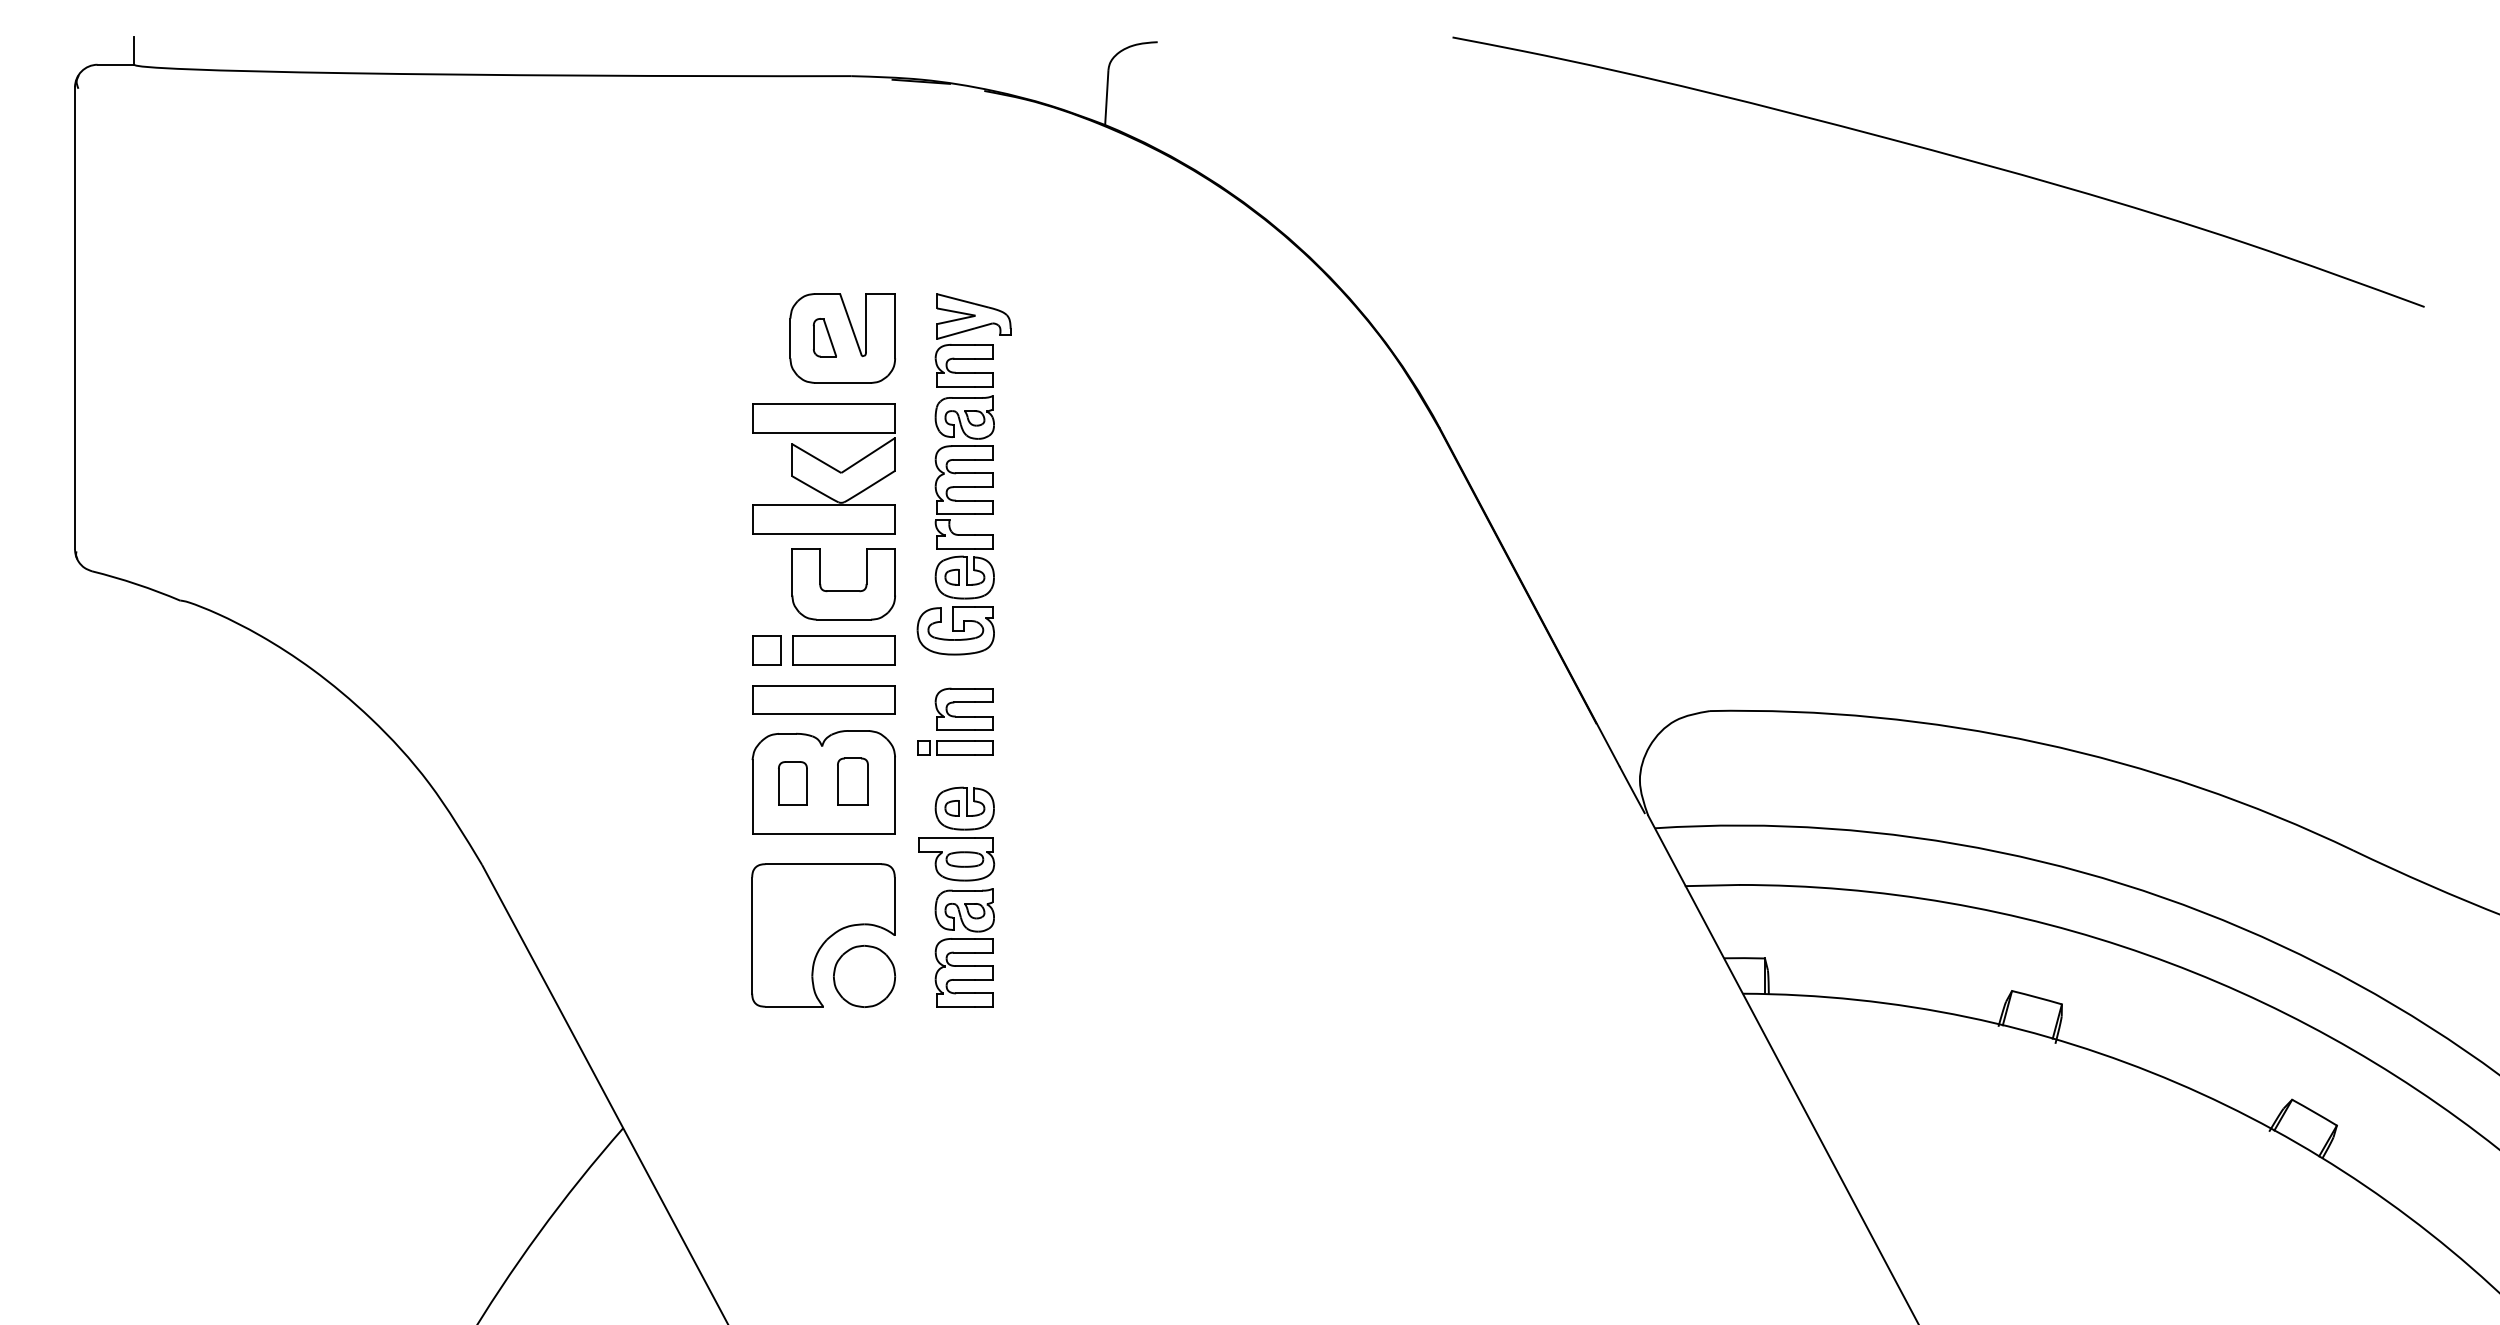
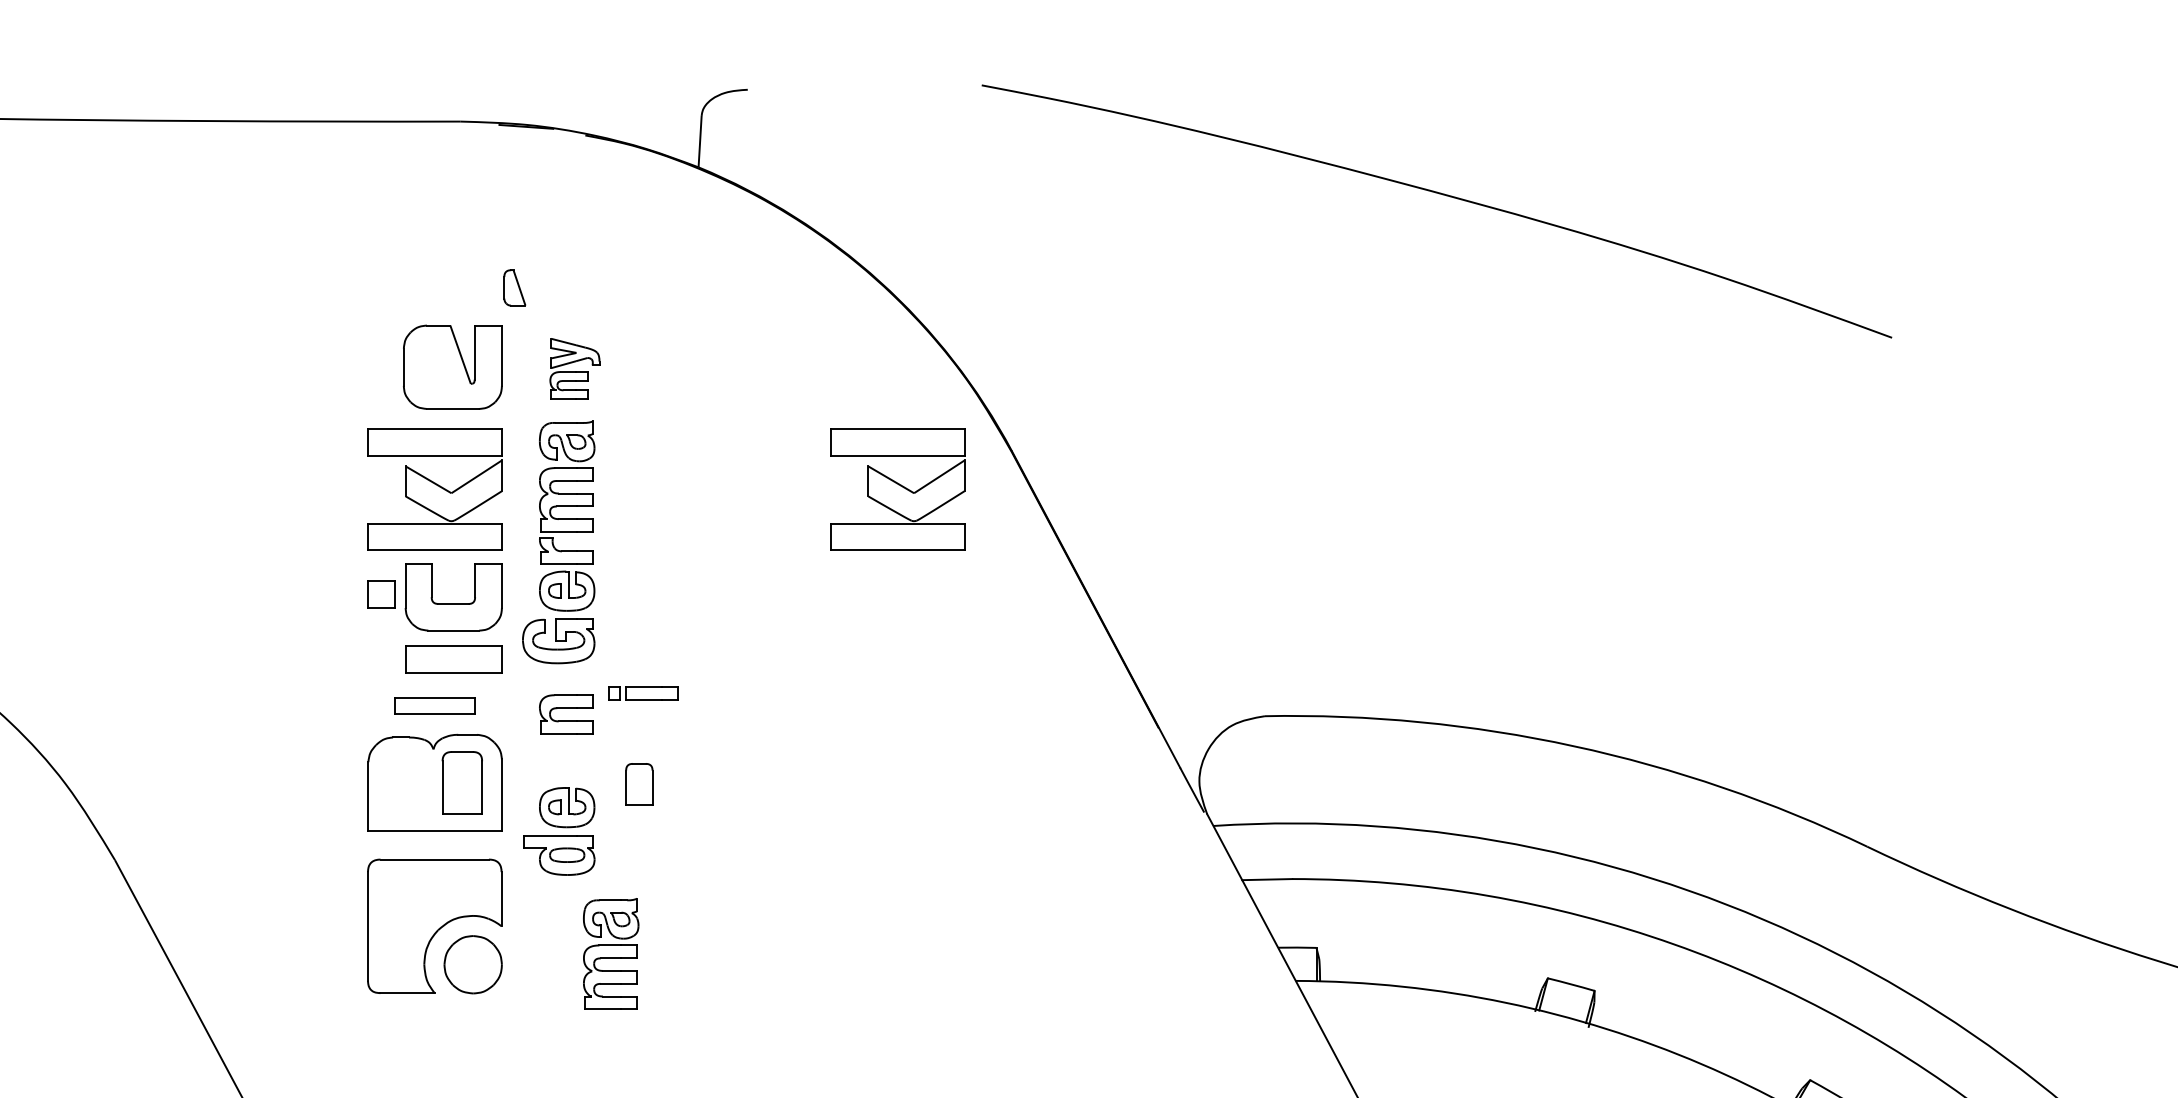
curve: (1943, 154) -> (1441, 194), moved
part: (824, 337) -> (514, 287), moved
part: (972, 340) -> (574, 369), size x0.7
part: (1317, 468) -> (897, 489), added
part: (766, 650) -> (381, 594), moved
part: (823, 699) -> (434, 705), size x0.6
part: (955, 747) -> (643, 693), moved
part: (852, 781) -> (461, 782), size x1.4
part: (792, 783) -> (638, 784), moved
part: (964, 947) -> (610, 953), moved

